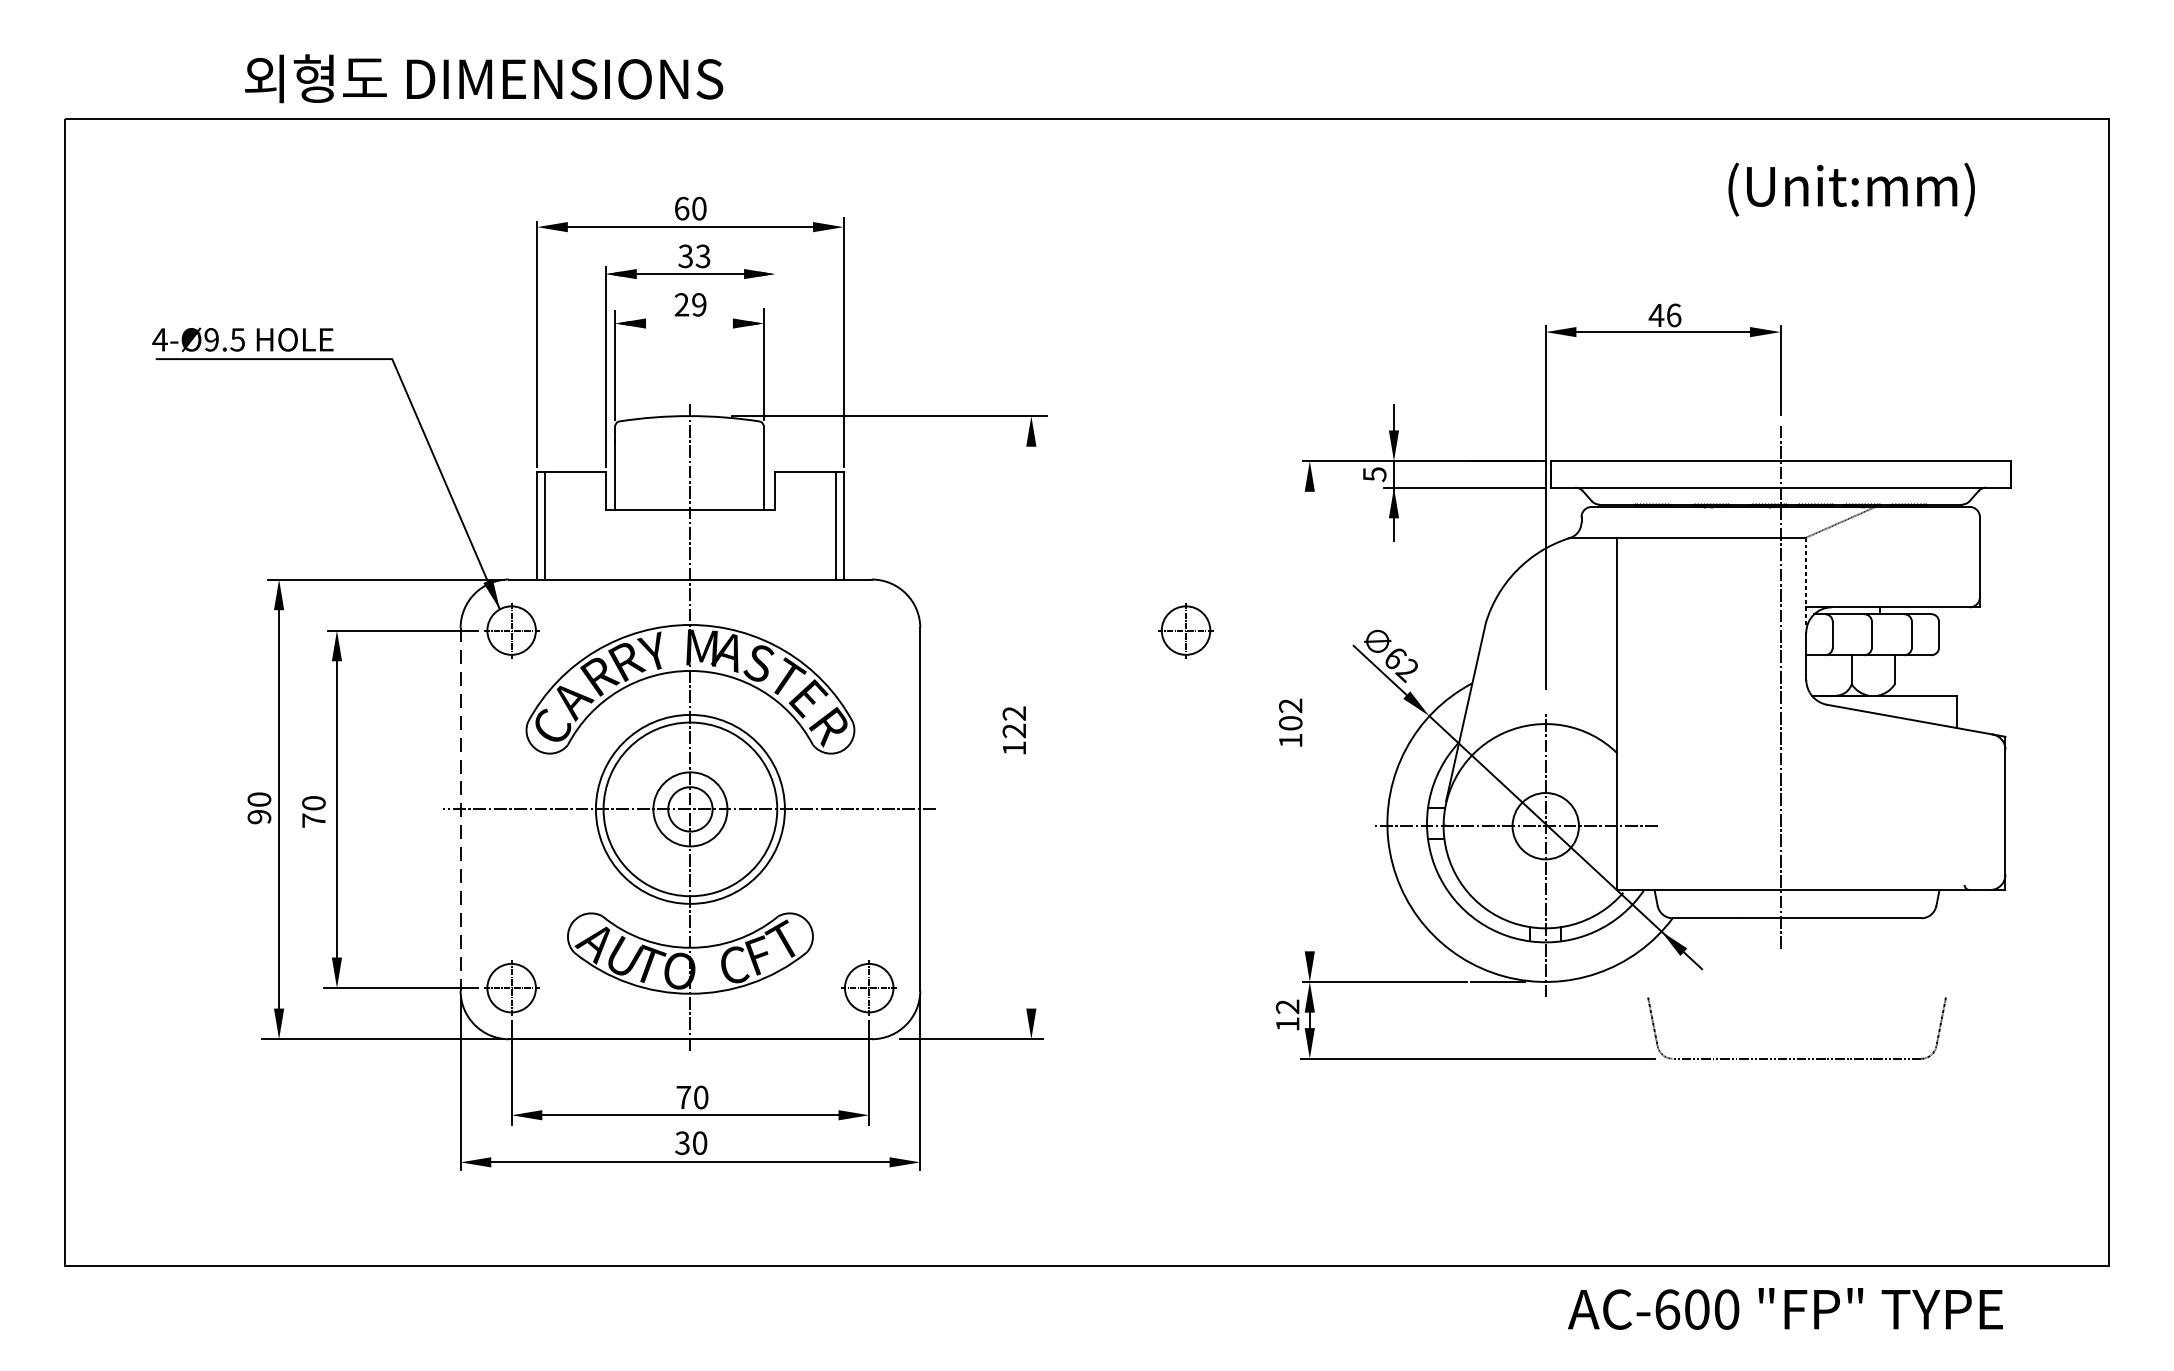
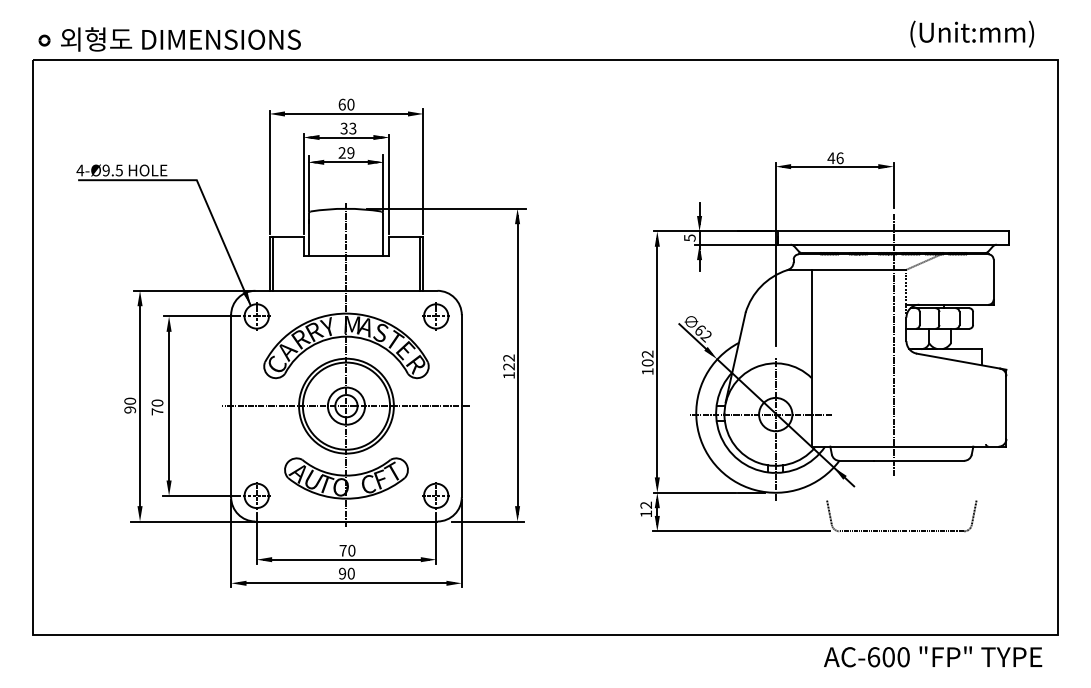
text: (483, 78) -> (180, 39), moved
part: (88, 80) -> (44, 40), added
text: (1852, 188) -> (972, 33), moved
line: (688, 323) -> (345, 162), added
line: (774, 367) -> (388, 184), added
part: (1184, 630) -> (435, 316), moved
line: (1310, 722) -> (657, 362), added
line: (1031, 726) -> (517, 364), added
line: (461, 810) -> (231, 406), dashed -> solid
text: (682, 1142) -> (342, 573), 30 -> 90
text: (1786, 1308) -> (933, 656), moved

